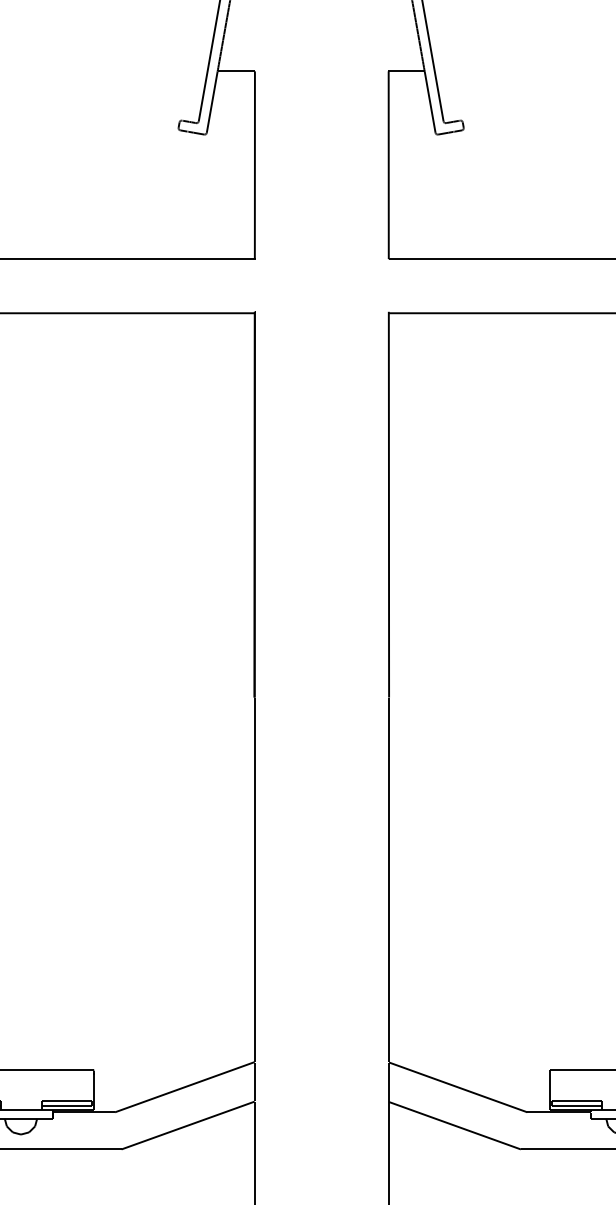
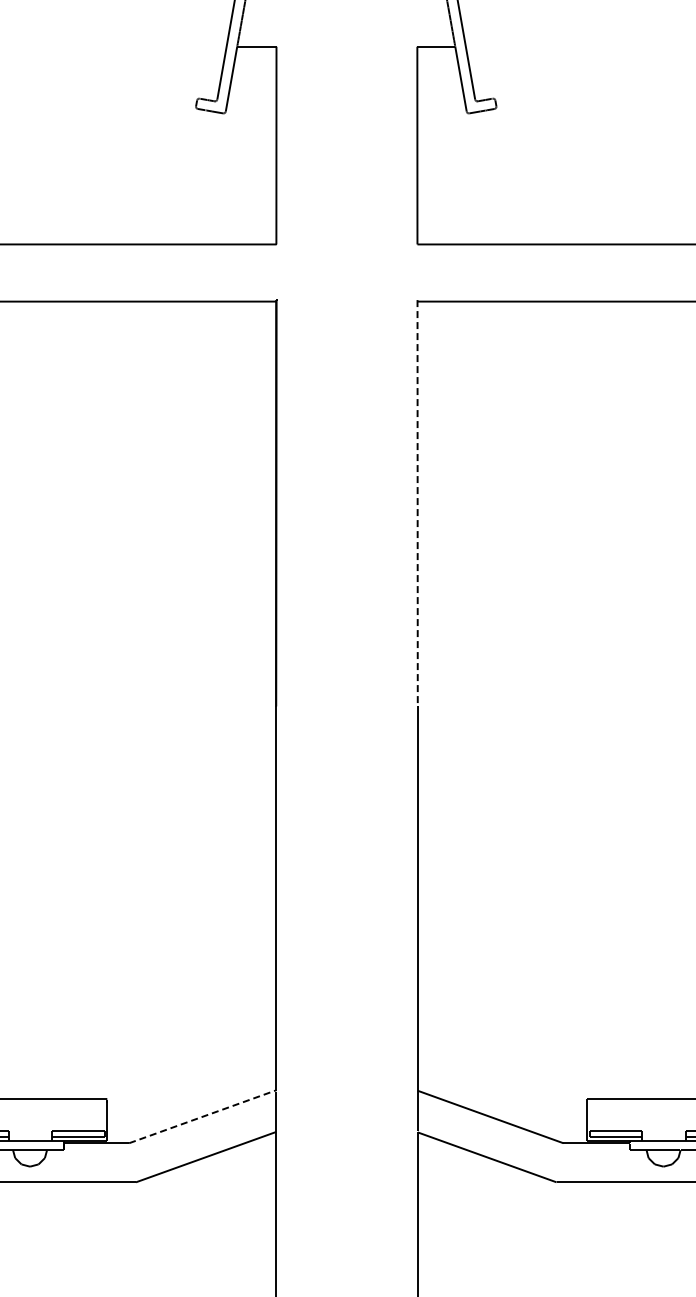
line: (388, 504) -> (417, 503), solid -> dashed
line: (185, 1086) -> (203, 1116), solid -> dashed

